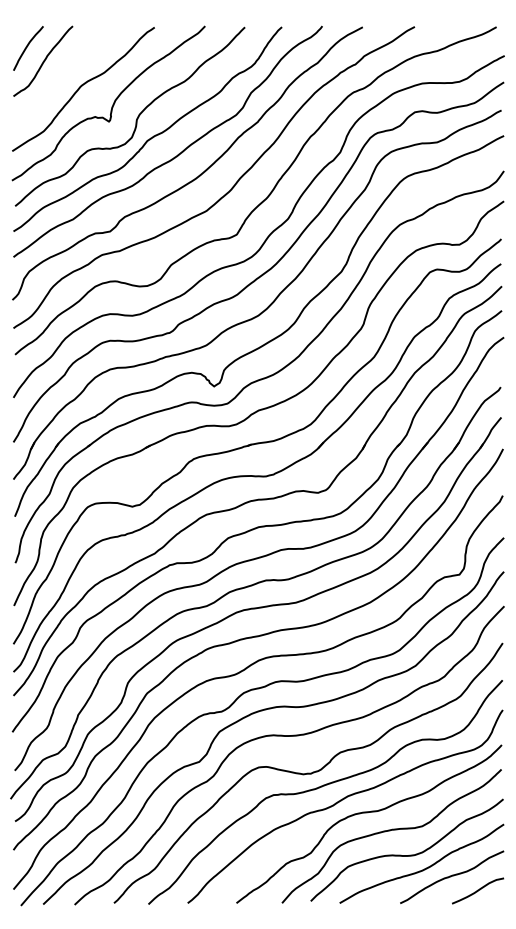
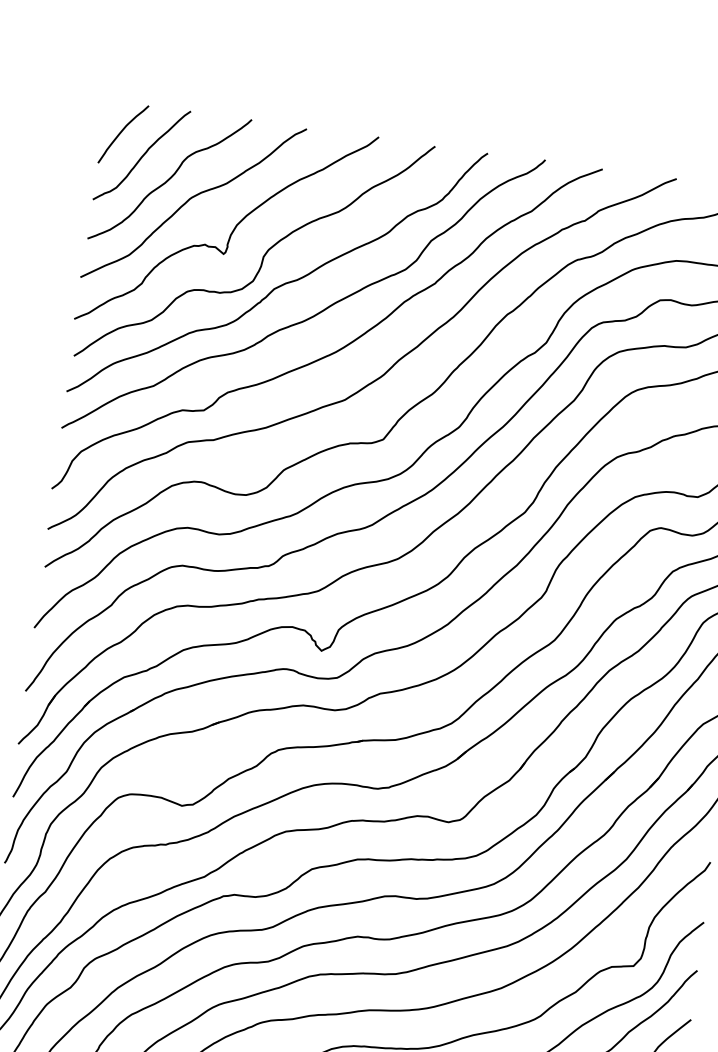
curve: (64, 74) -> (169, 178), added

